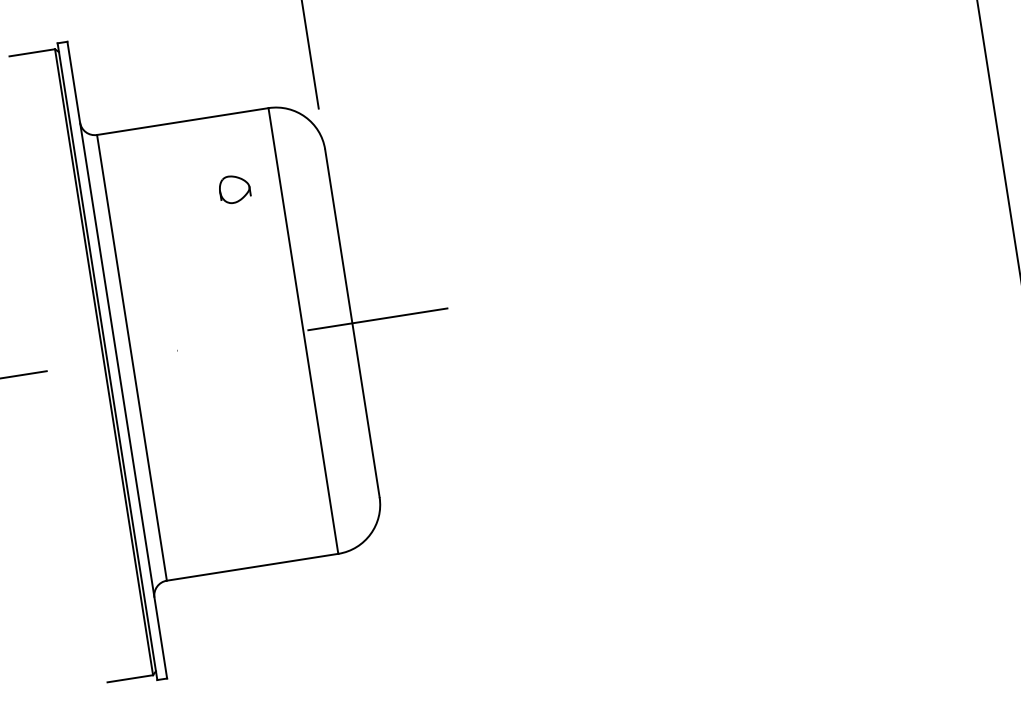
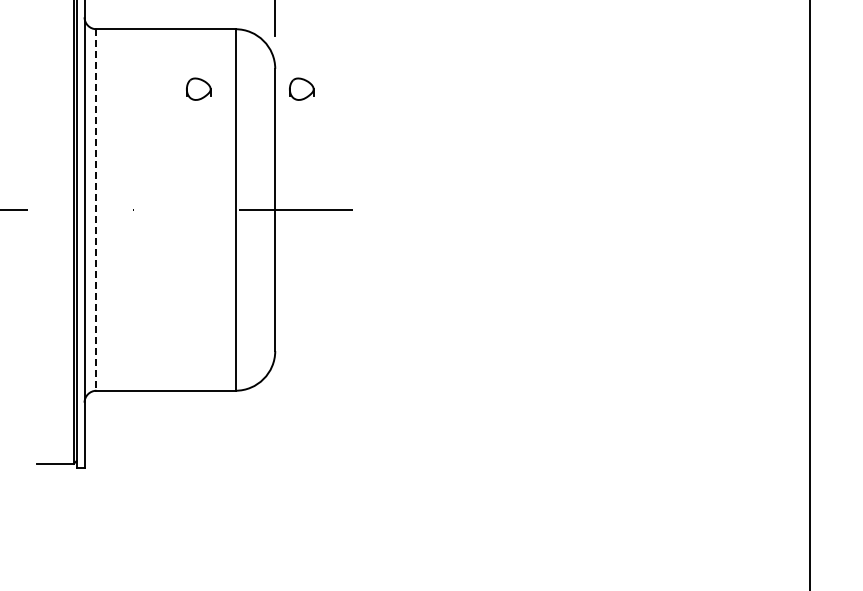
part: (361, 168) -> (301, 88), added
line: (132, 358) -> (96, 210), solid -> dashed

